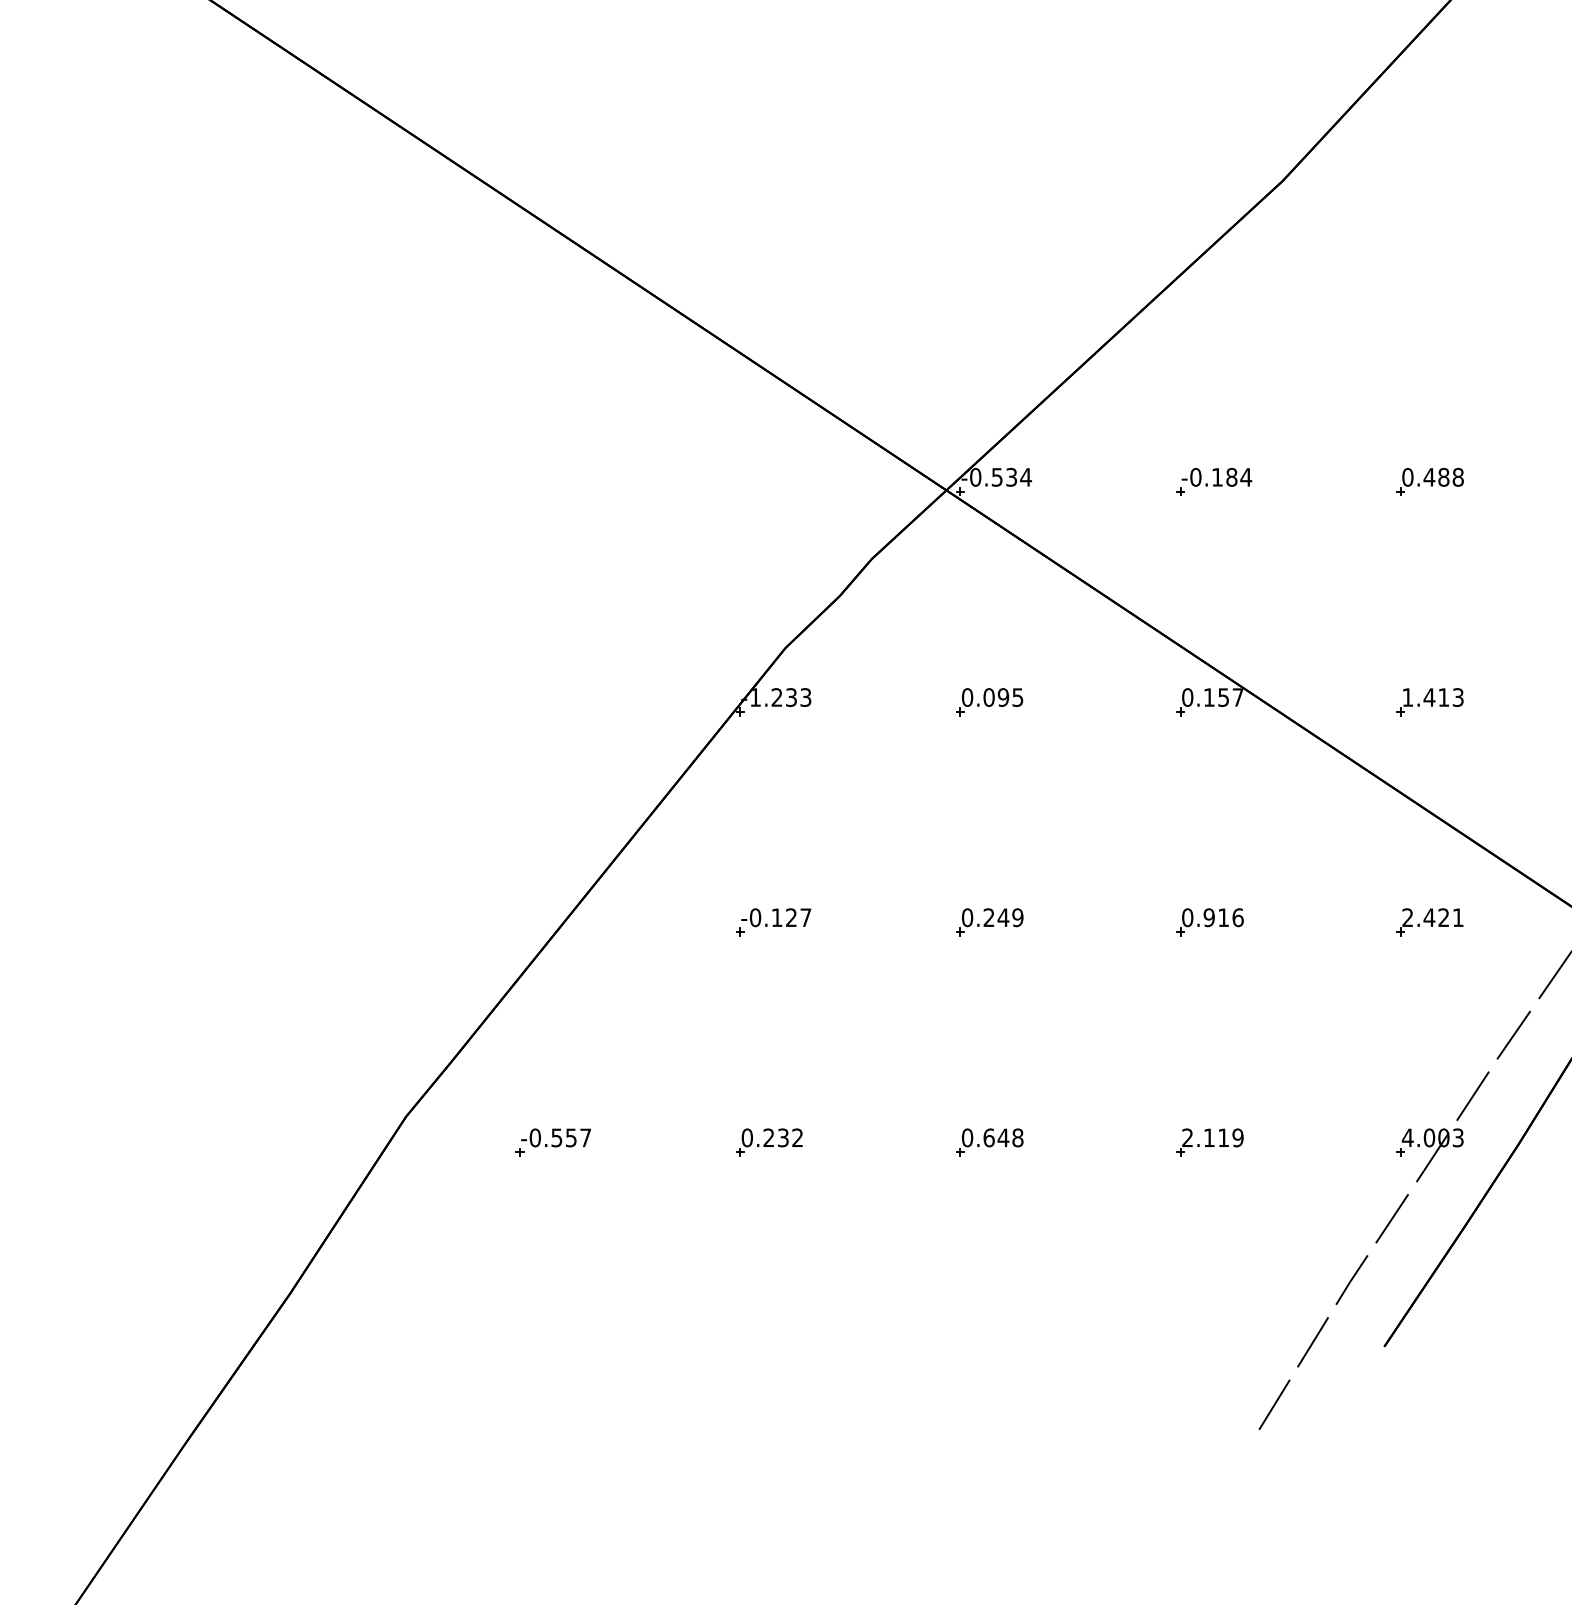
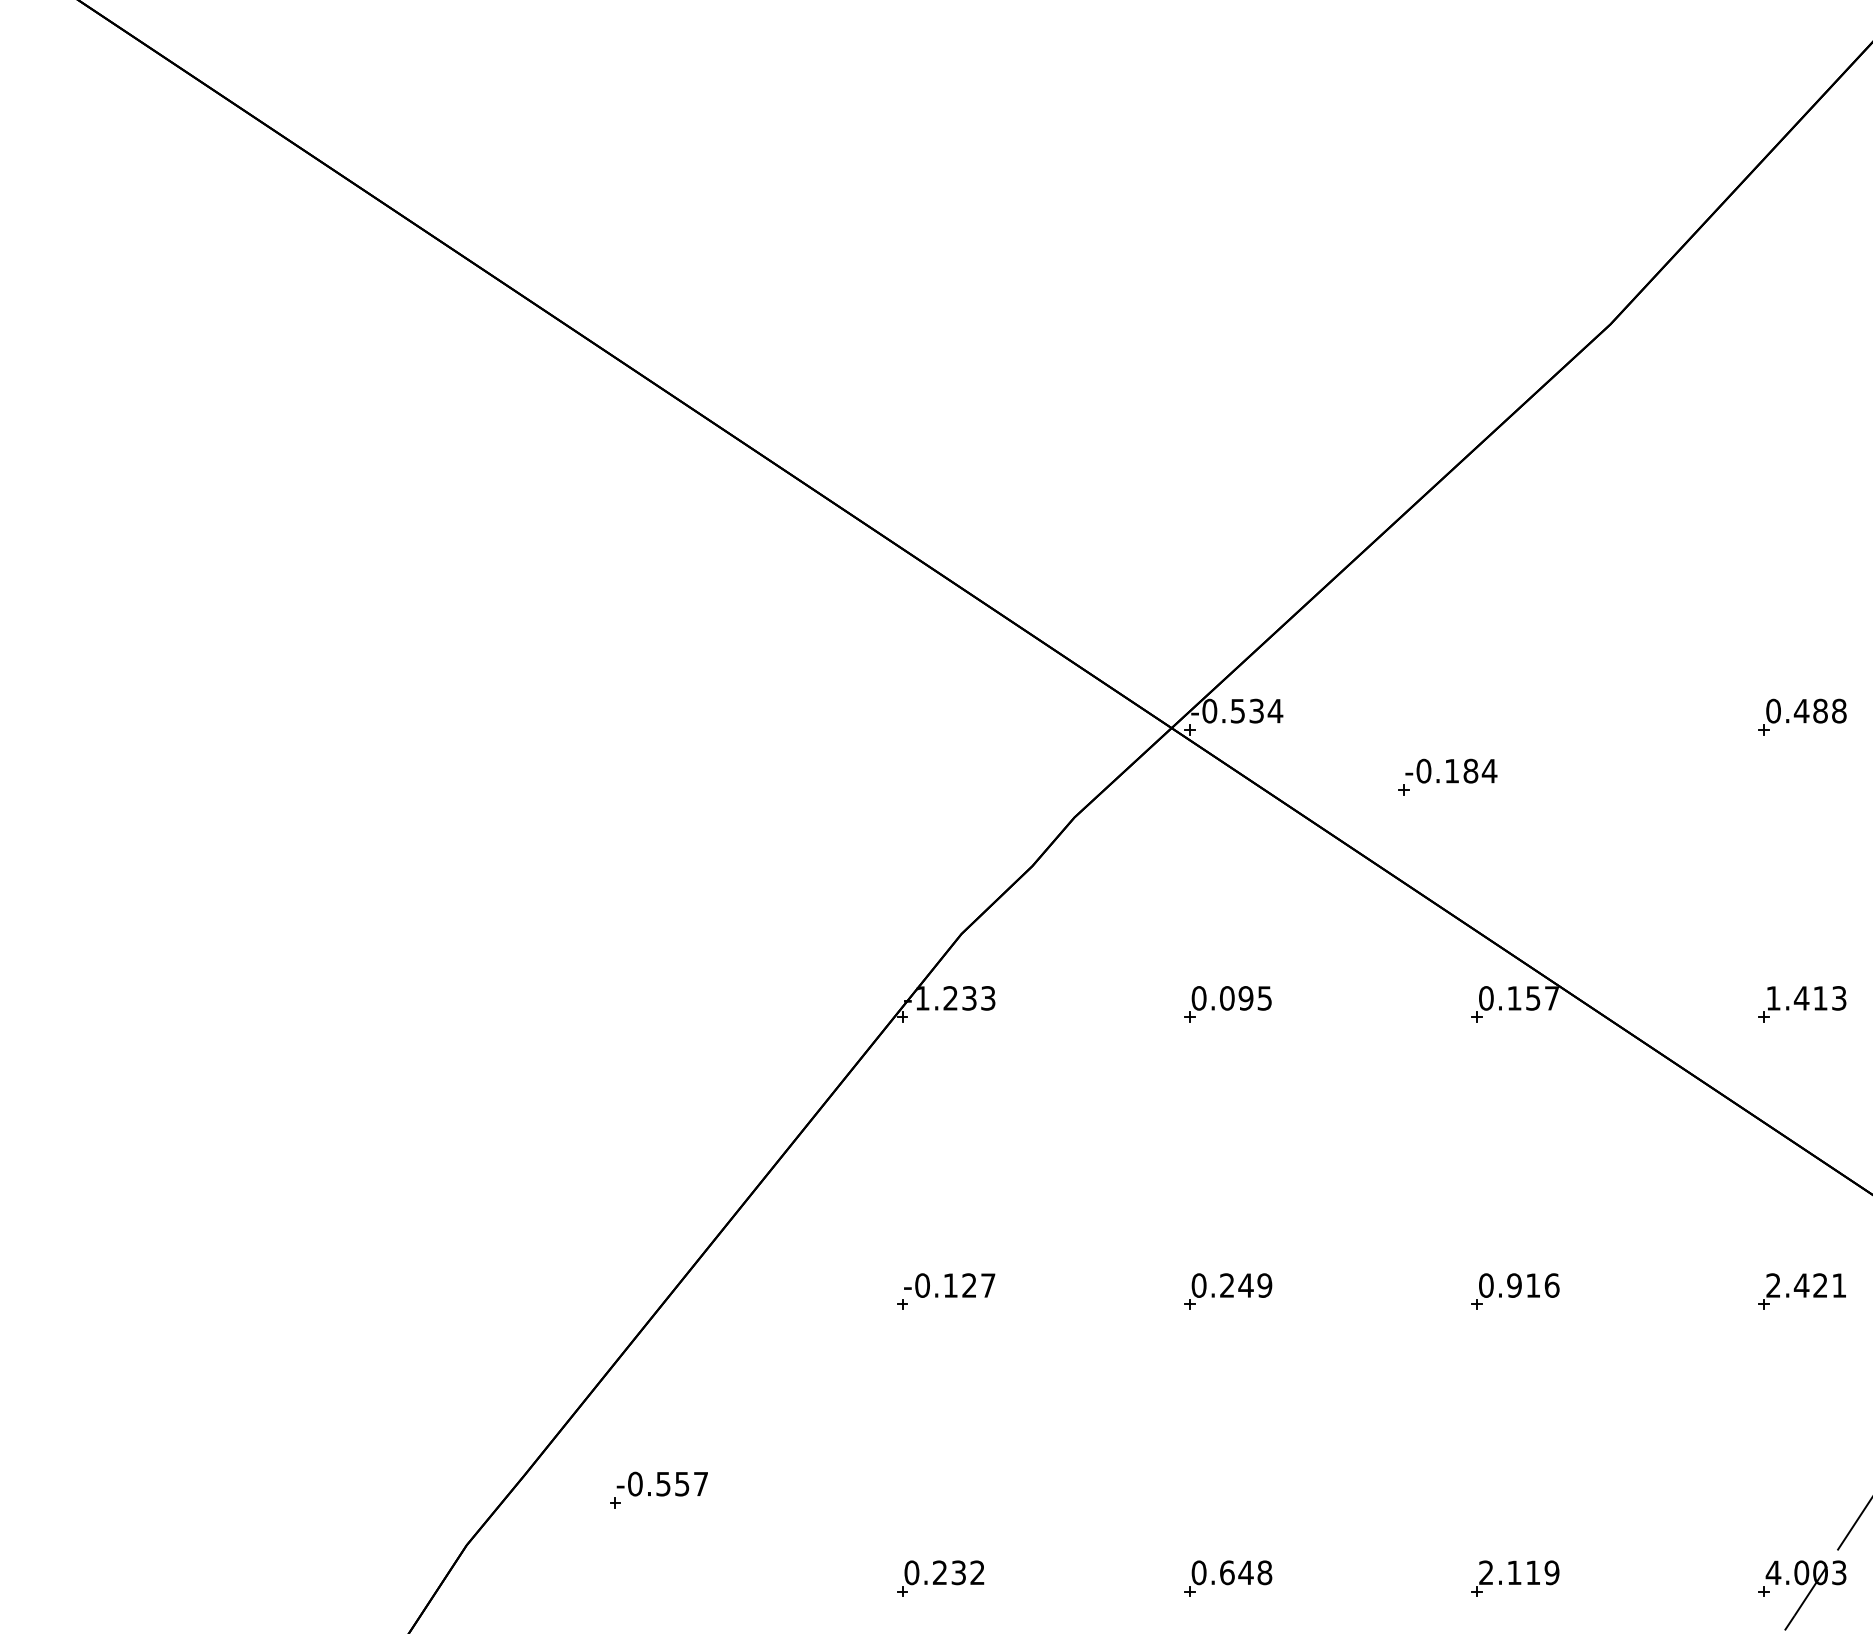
part: (1214, 481) -> (1448, 776), moved
part: (552, 1142) -> (657, 1490), moved

